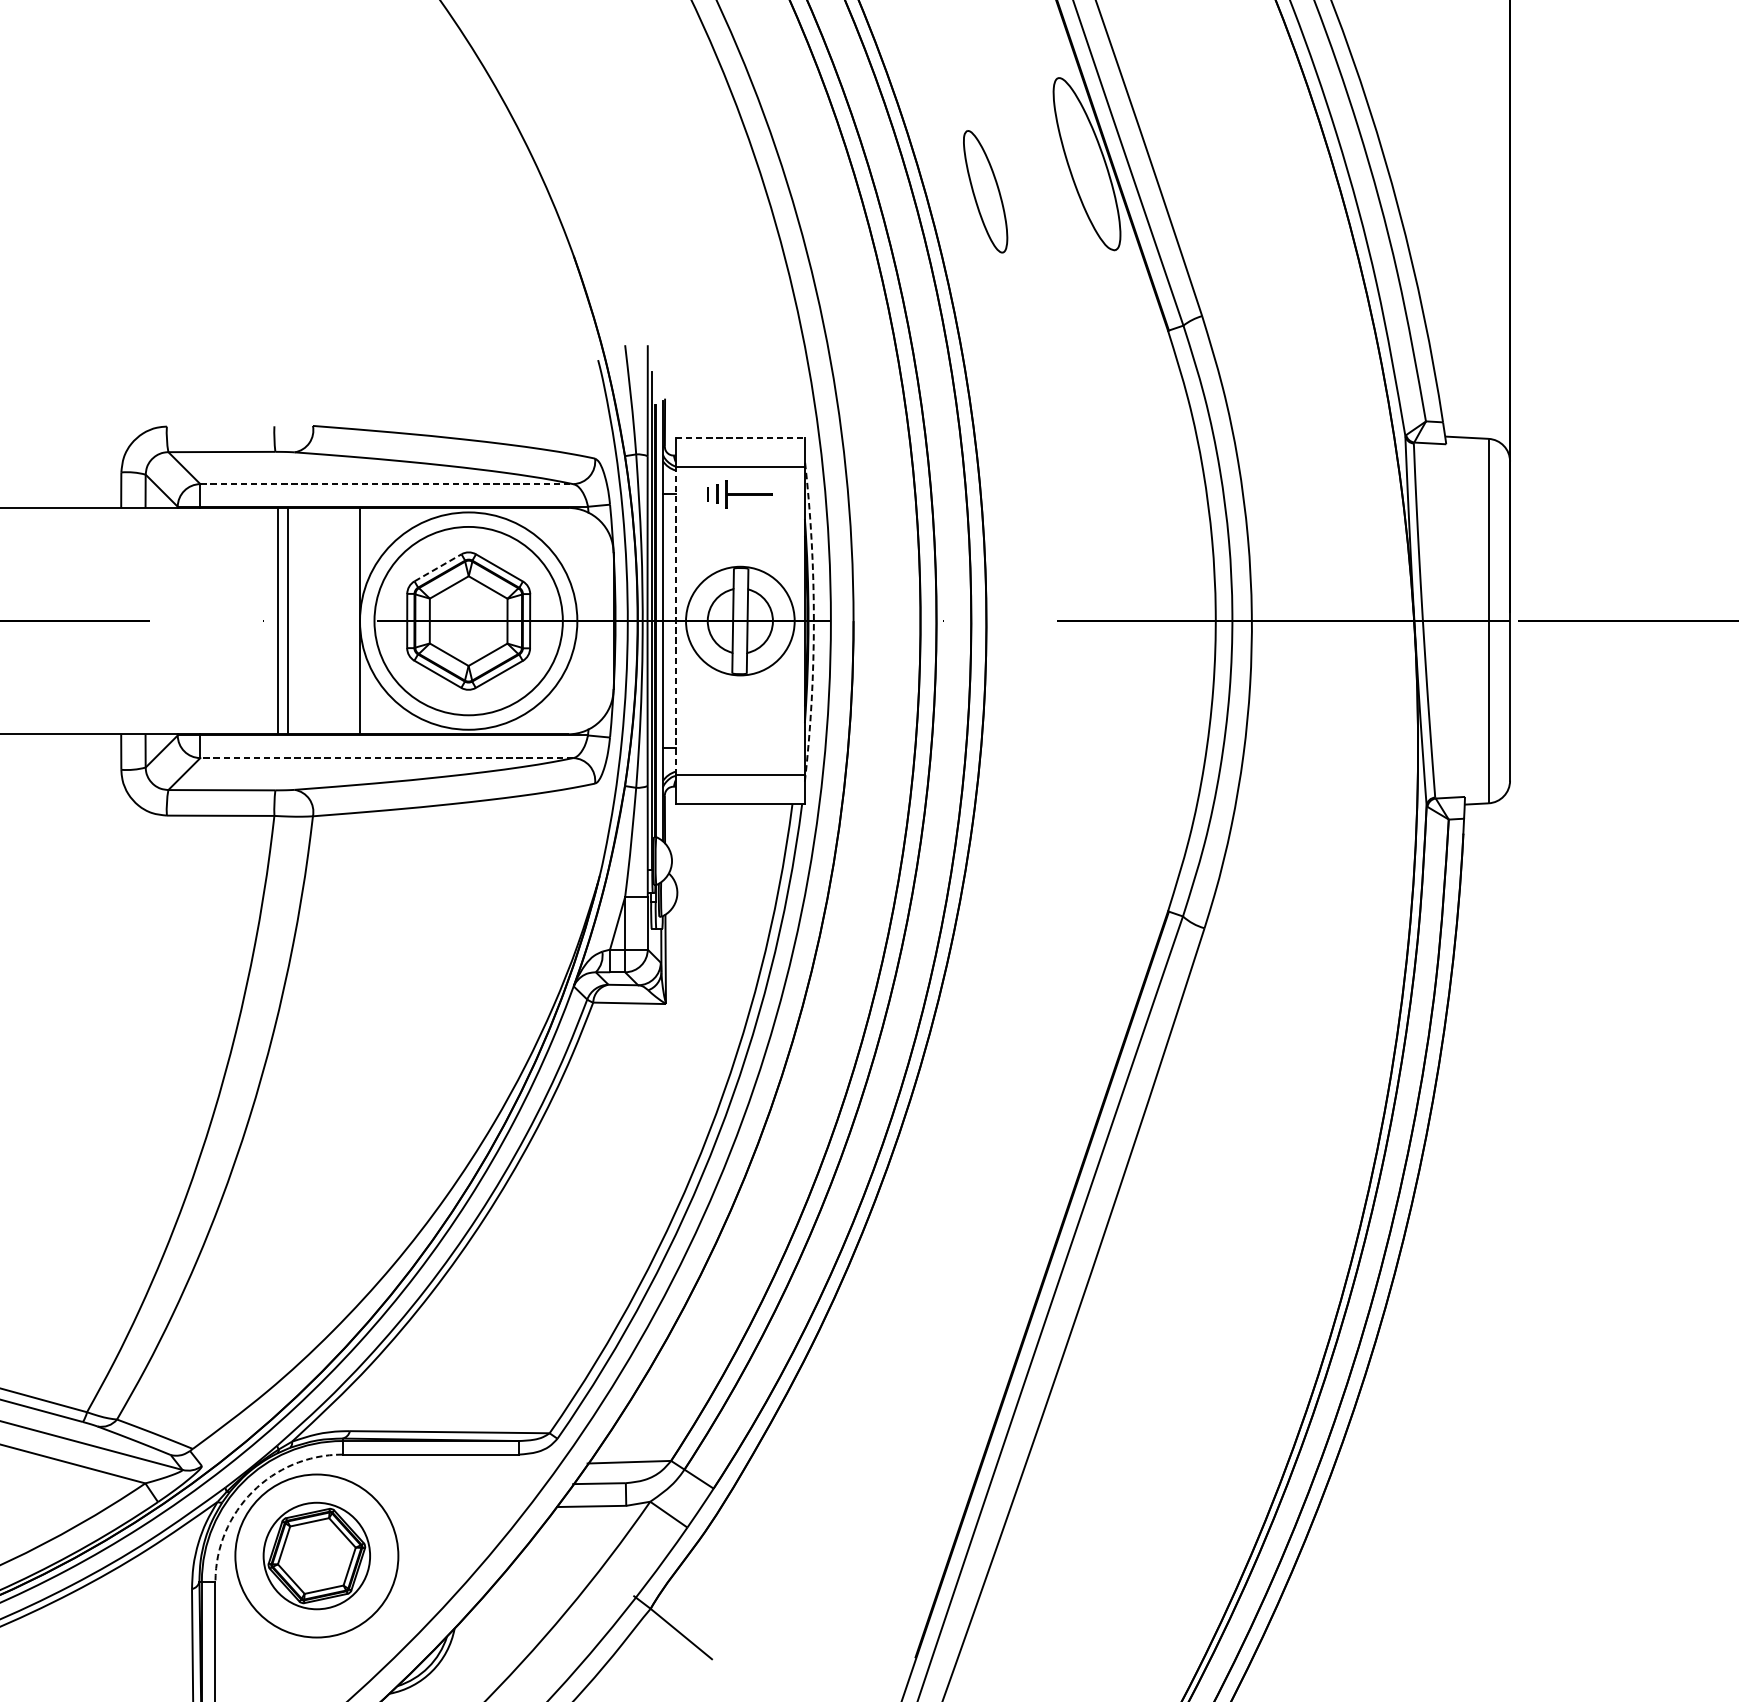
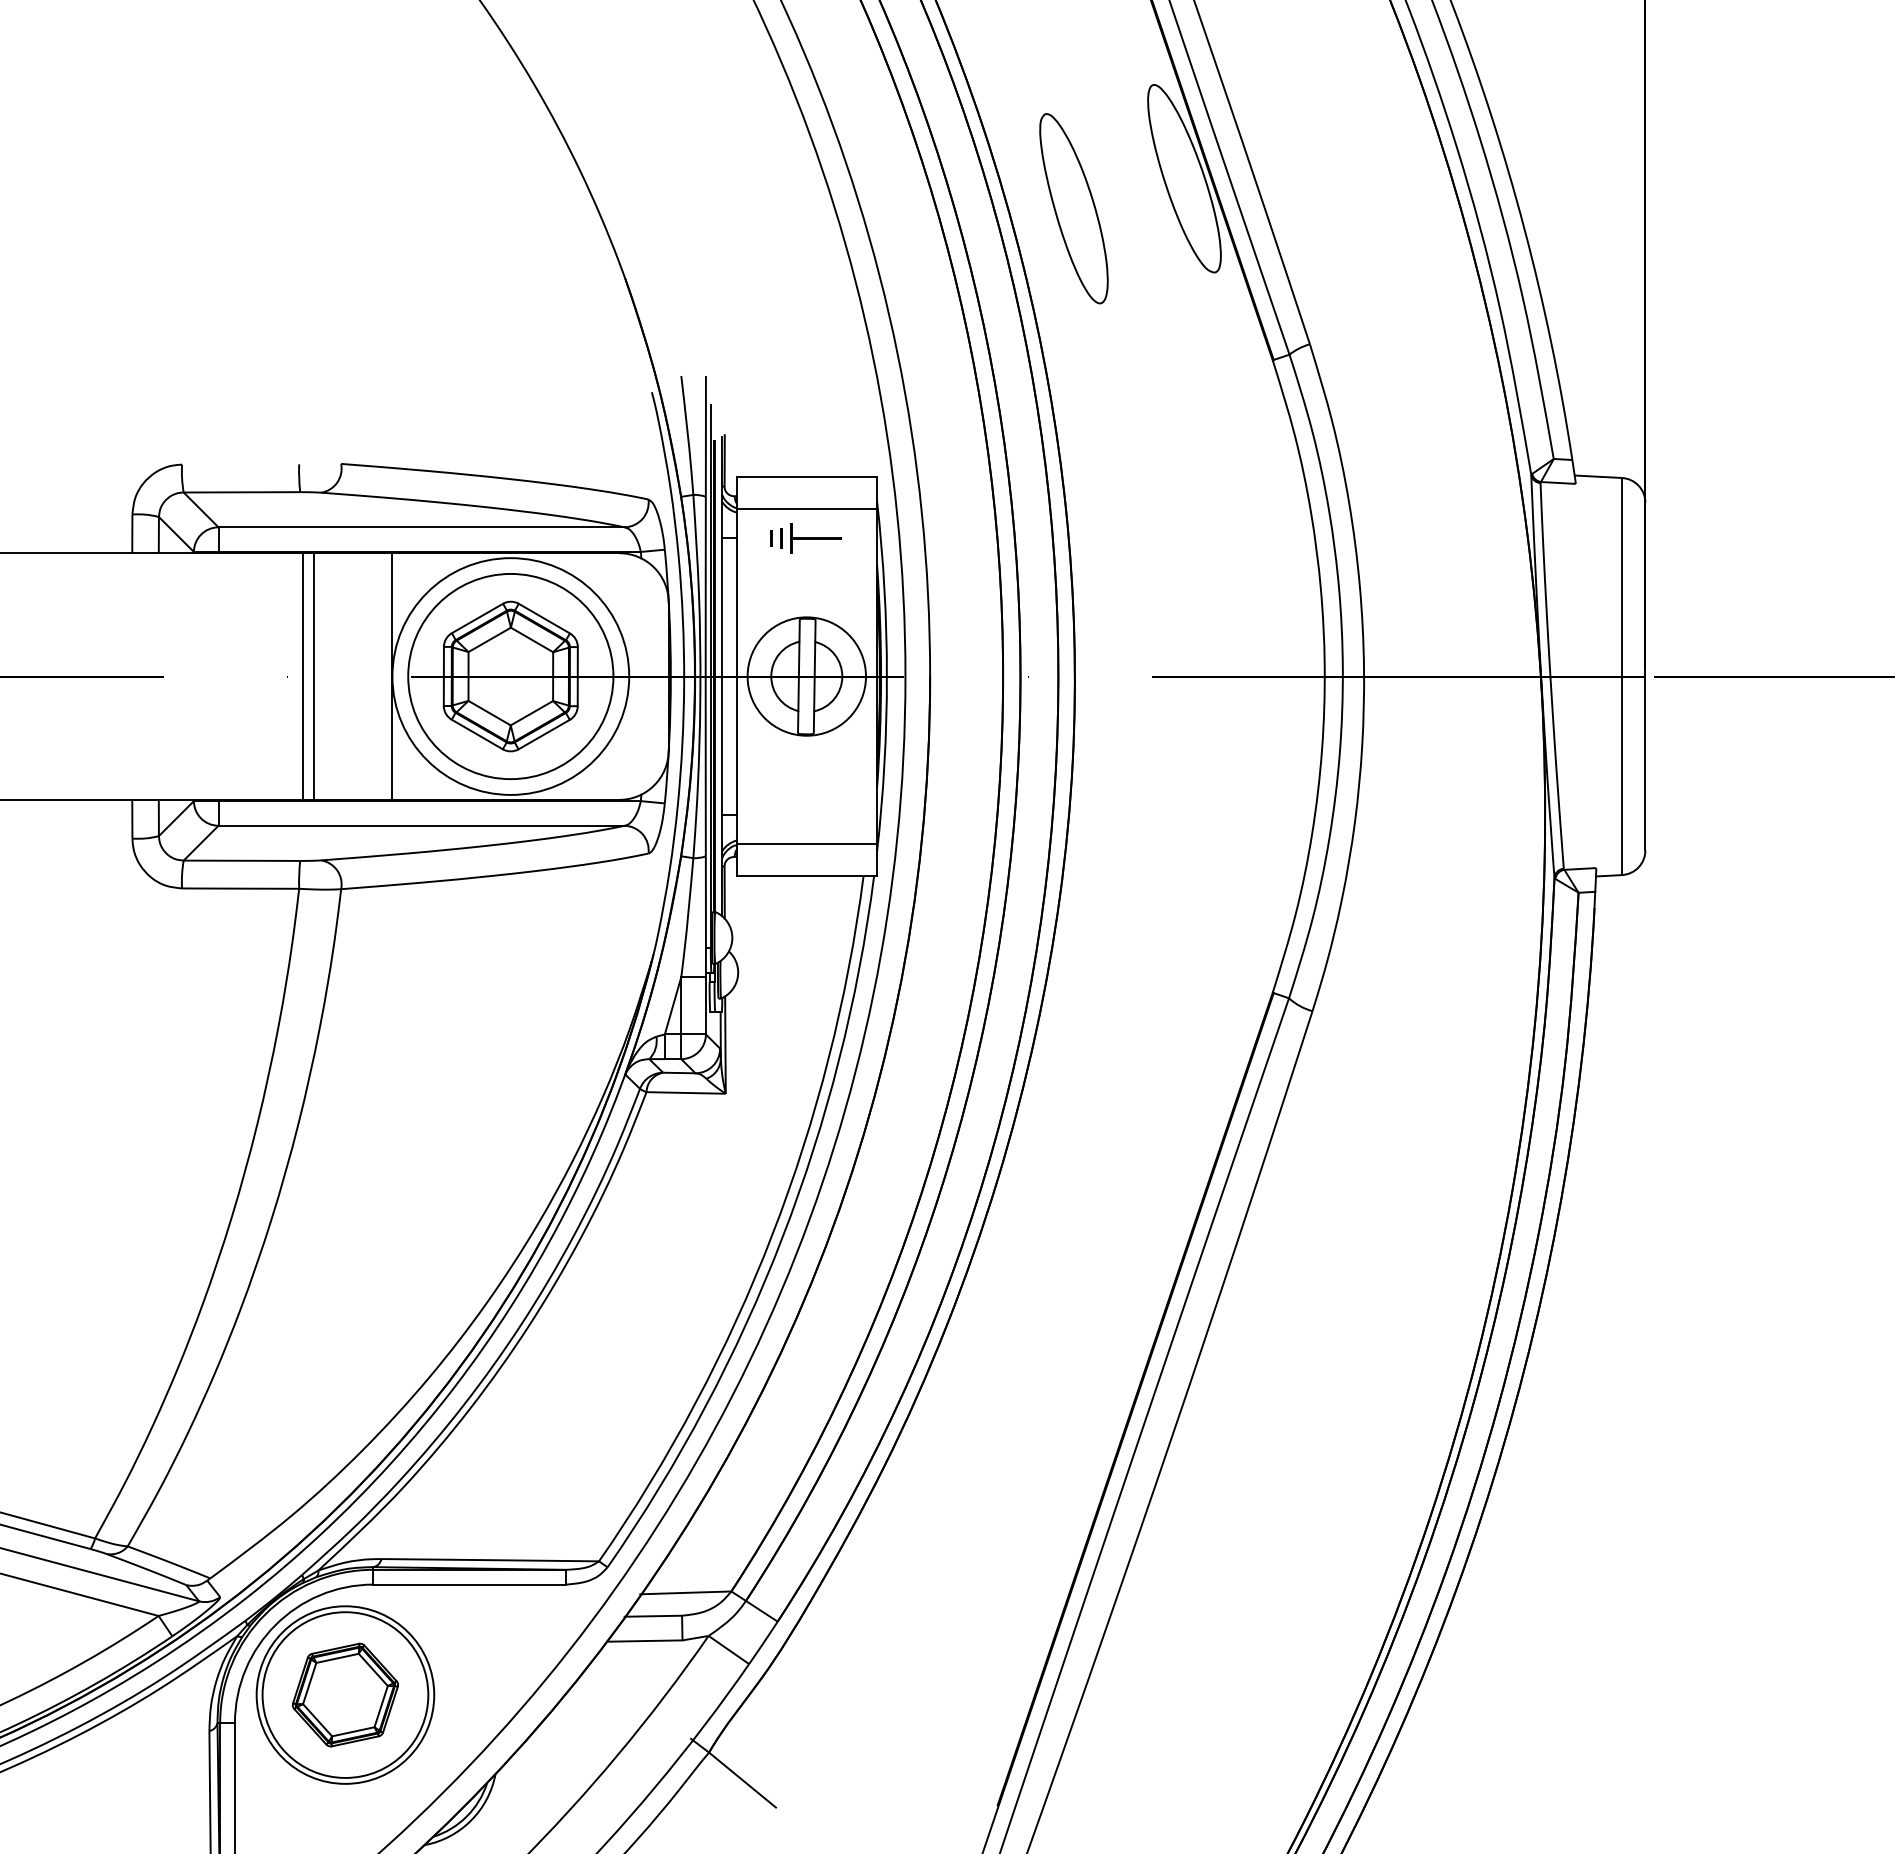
part: (985, 191) -> (1073, 208), size x1.43
line: (740, 438) -> (807, 477), dashed -> solid
line: (387, 484) -> (422, 527), dashed -> solid
line: (438, 567) -> (477, 618), dashed -> solid
line: (675, 621) -> (736, 676), dashed -> solid
arc: (813, 621) -> (886, 676), dashed -> solid
line: (386, 757) -> (421, 825), dashed -> solid
arc: (252, 1492) -> (275, 1625), dashed -> solid
circle: (316, 1555) -> (345, 1694), size x1.43

